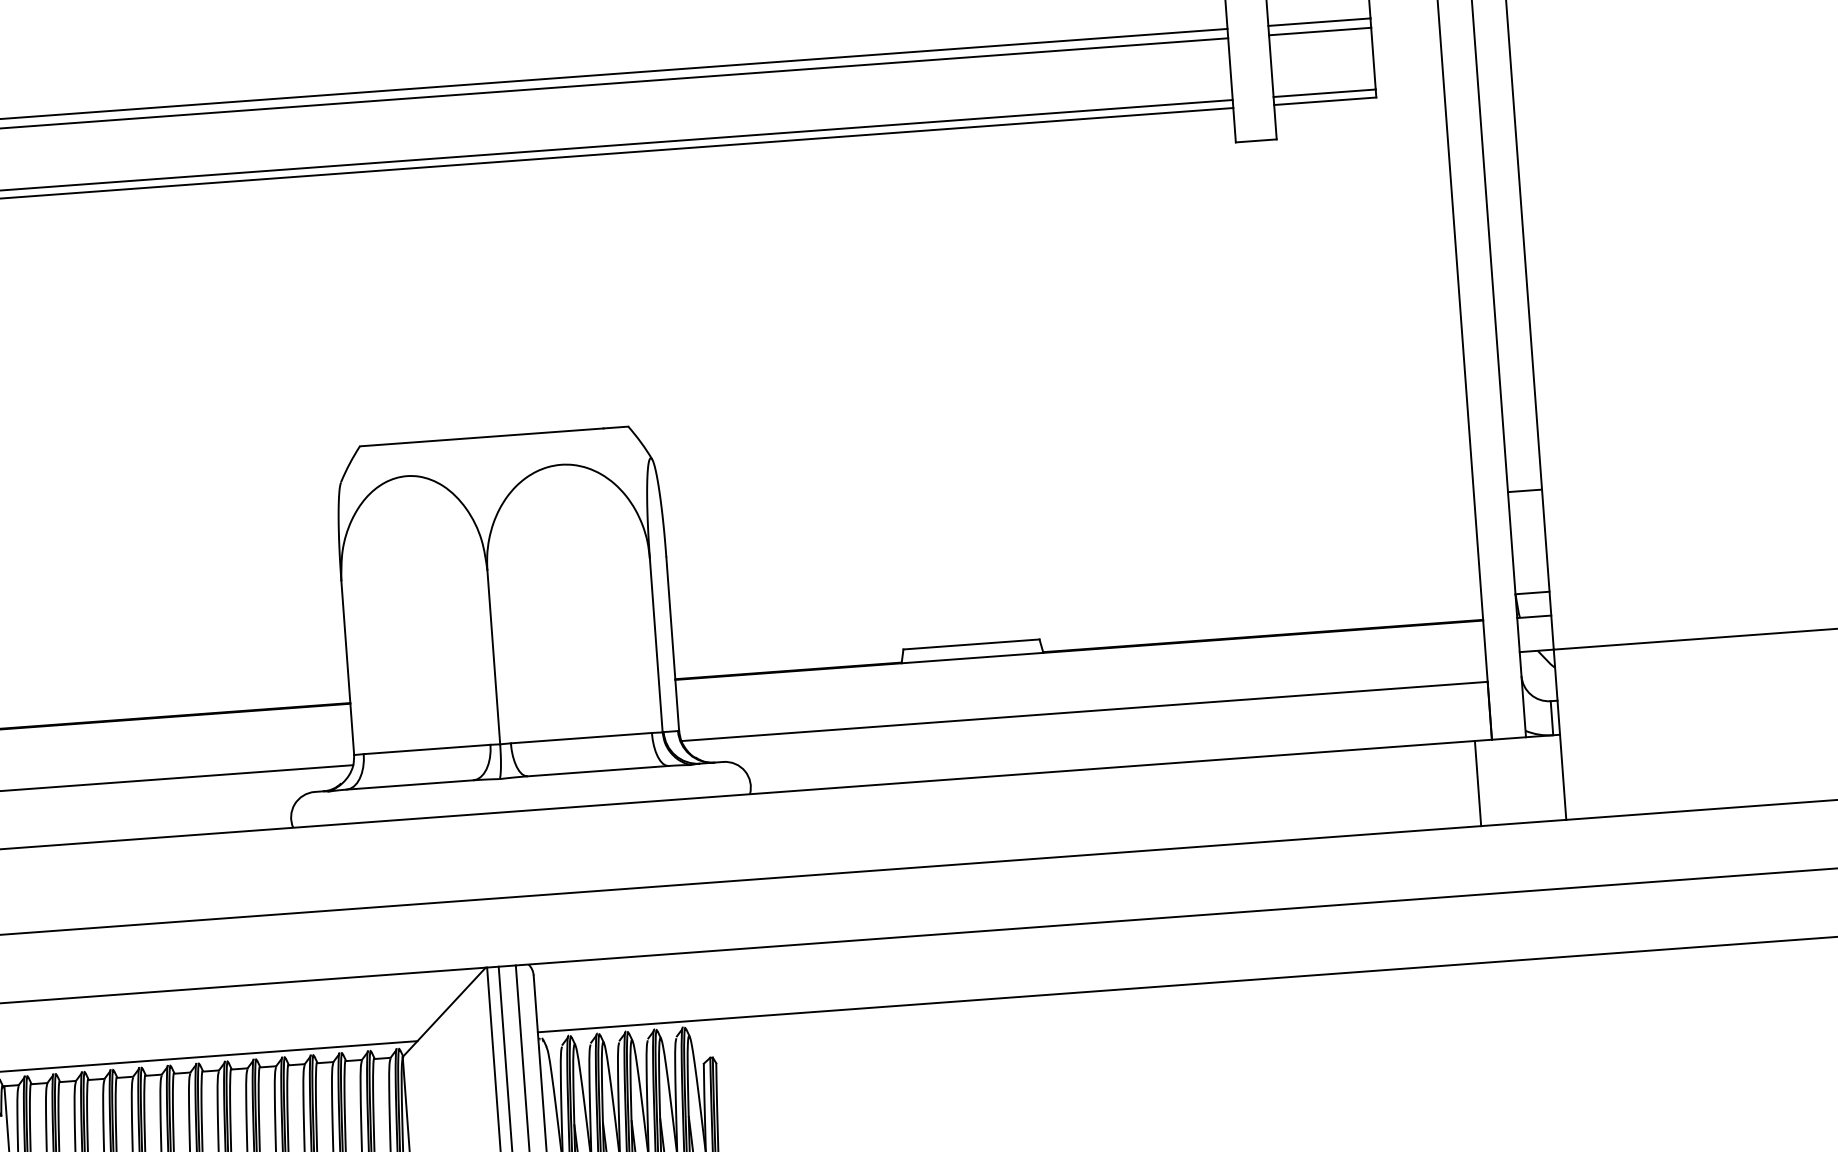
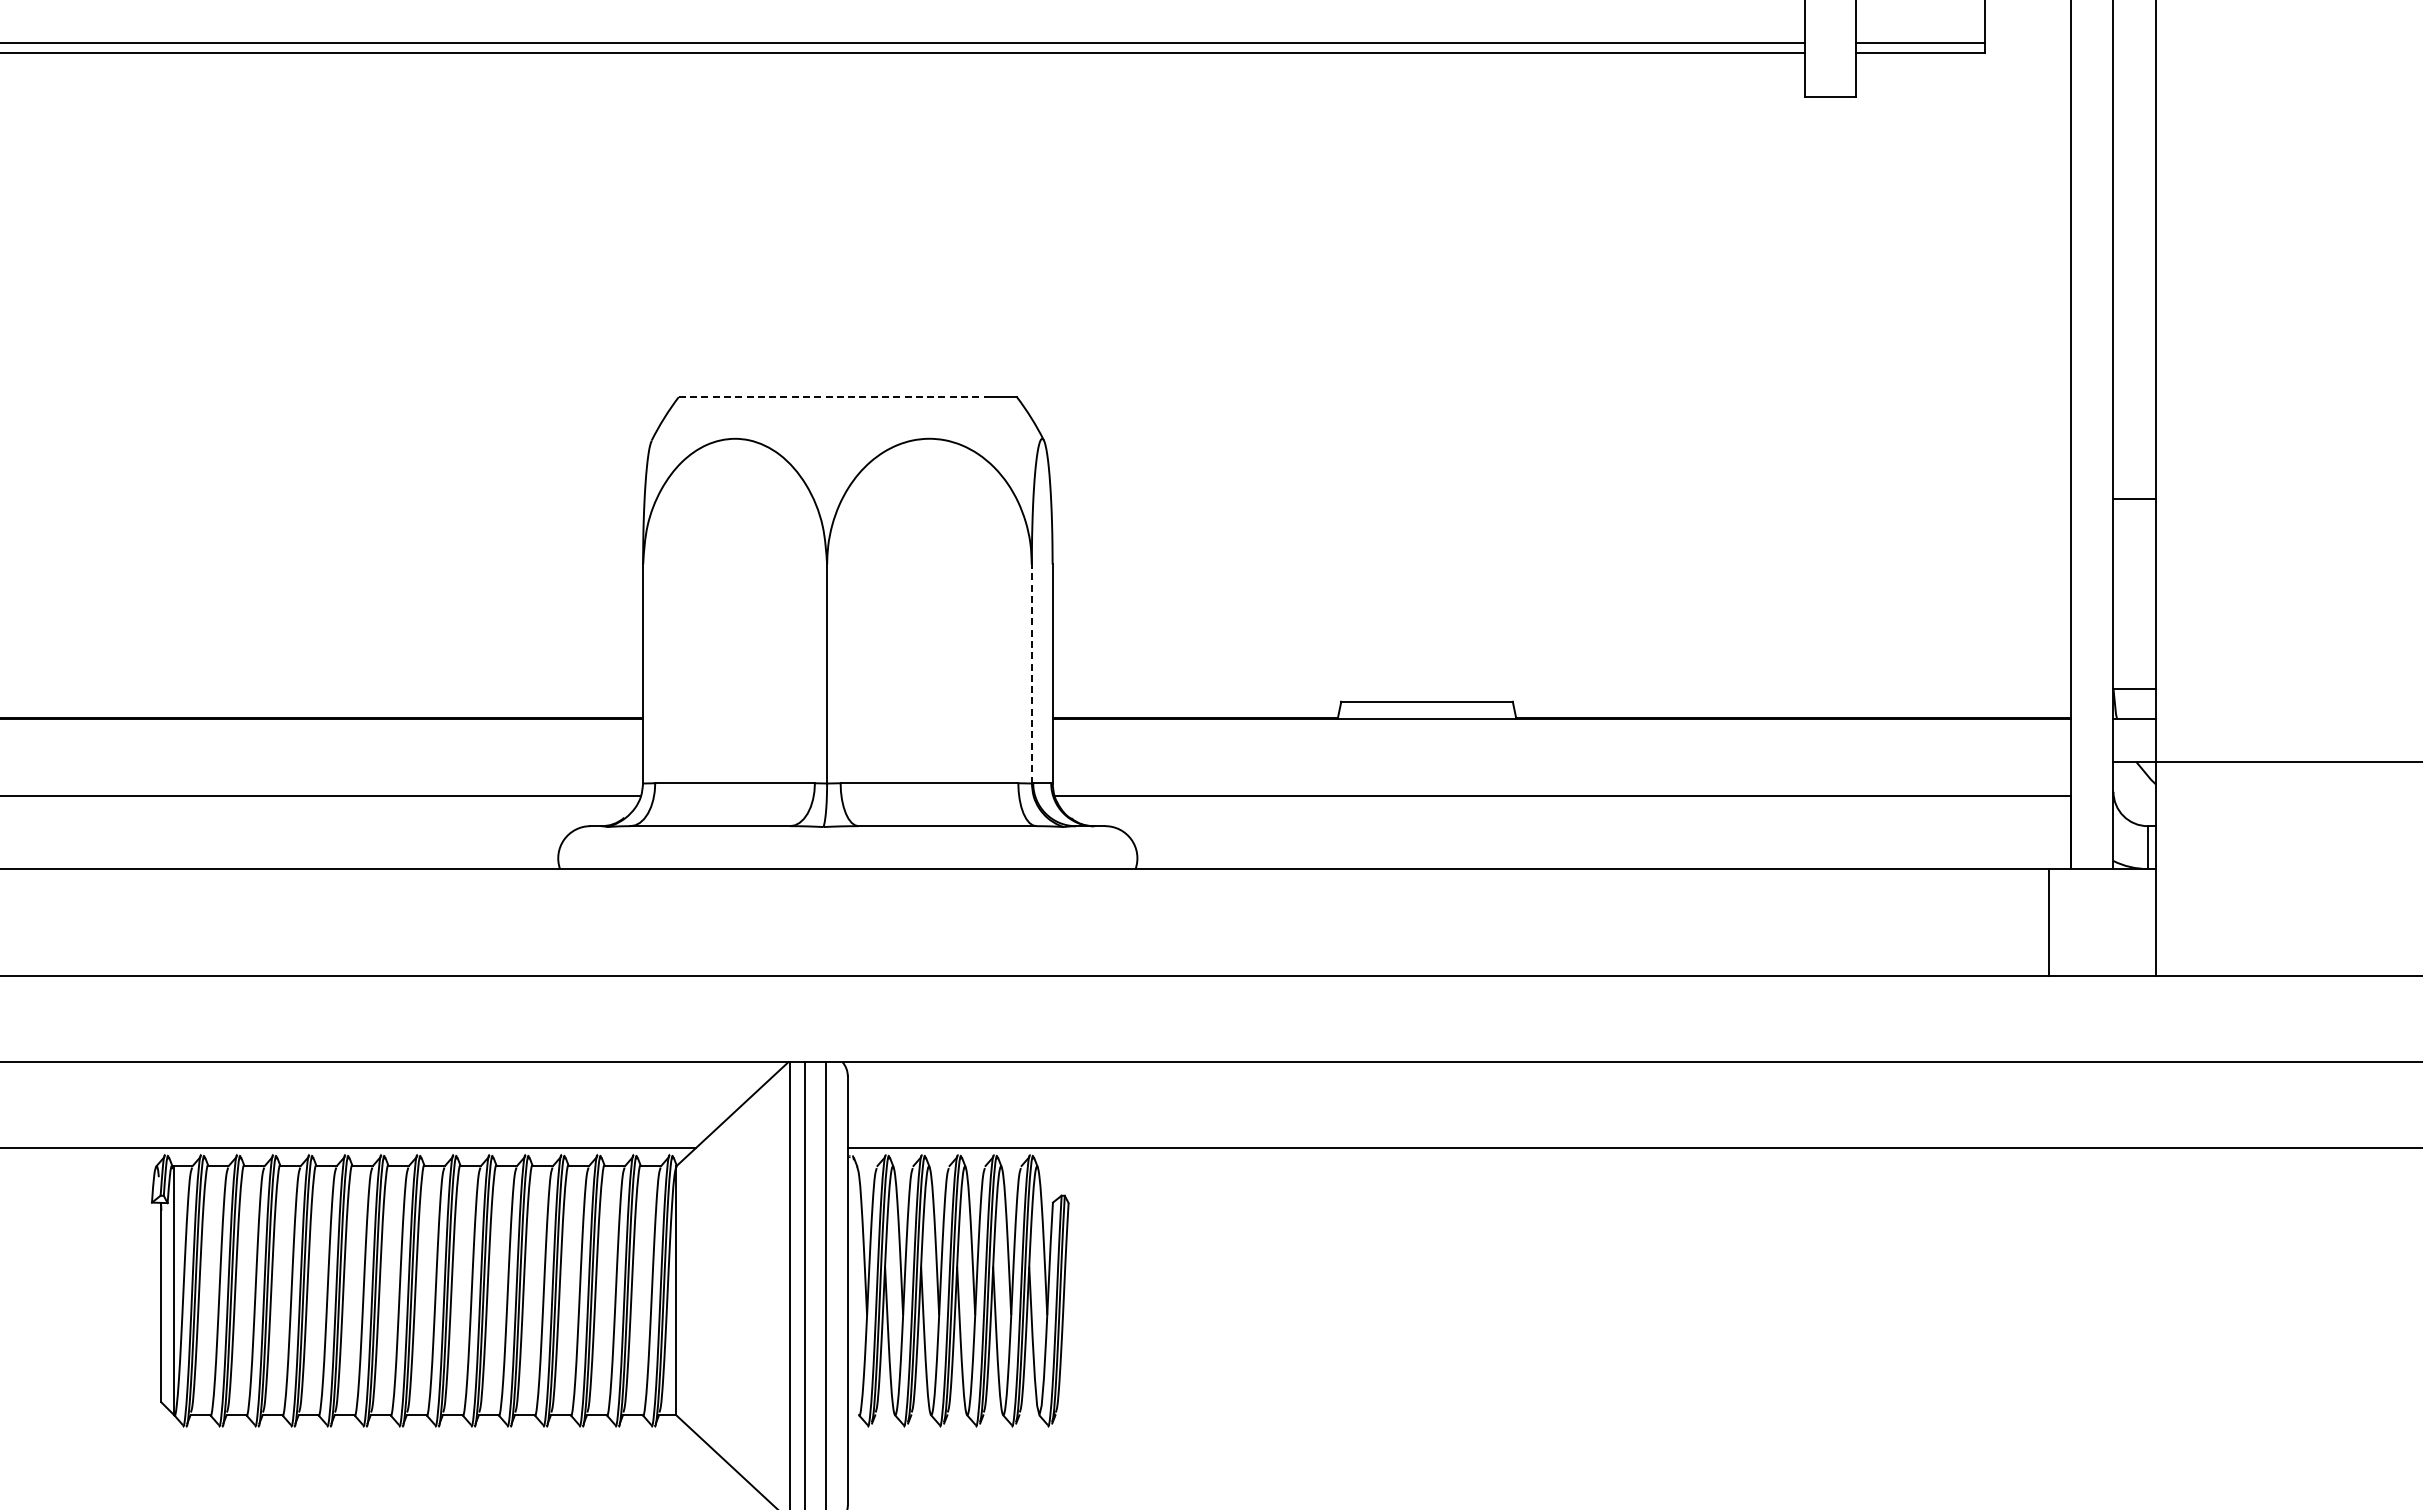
line: (481, 437) -> (832, 397), solid -> dashed
line: (1524, 491) -> (2134, 499), moved
line: (655, 645) -> (1031, 673), solid -> dashed

